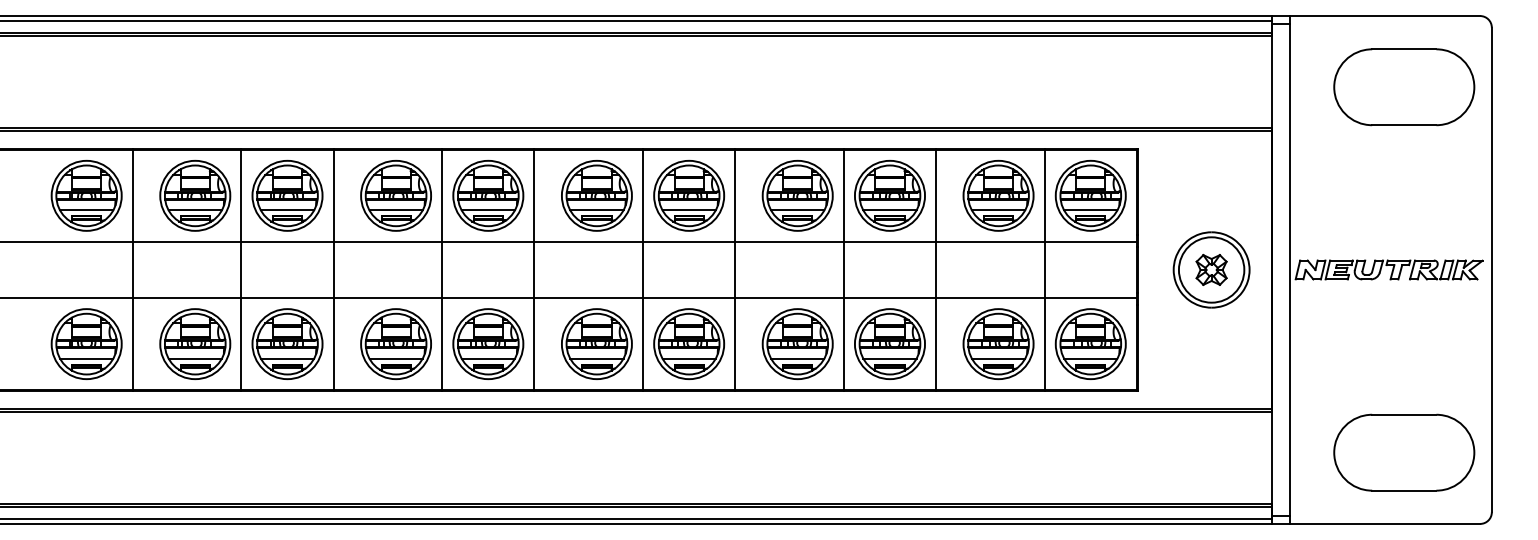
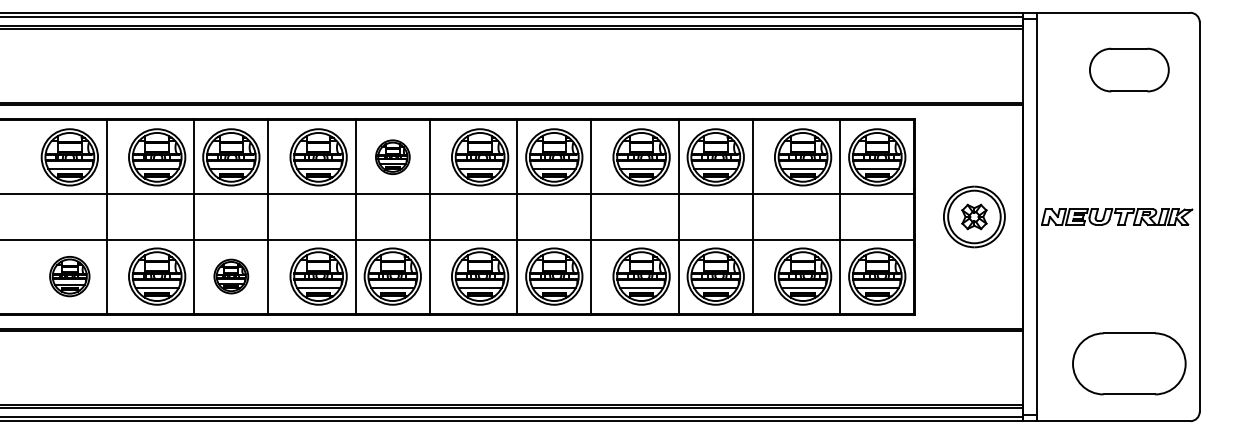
part: (1404, 87) -> (1129, 70), size x0.7
part: (488, 195) -> (392, 157), size x0.6
part: (86, 343) -> (69, 276), size x0.7
part: (287, 343) -> (231, 276), size x0.6

